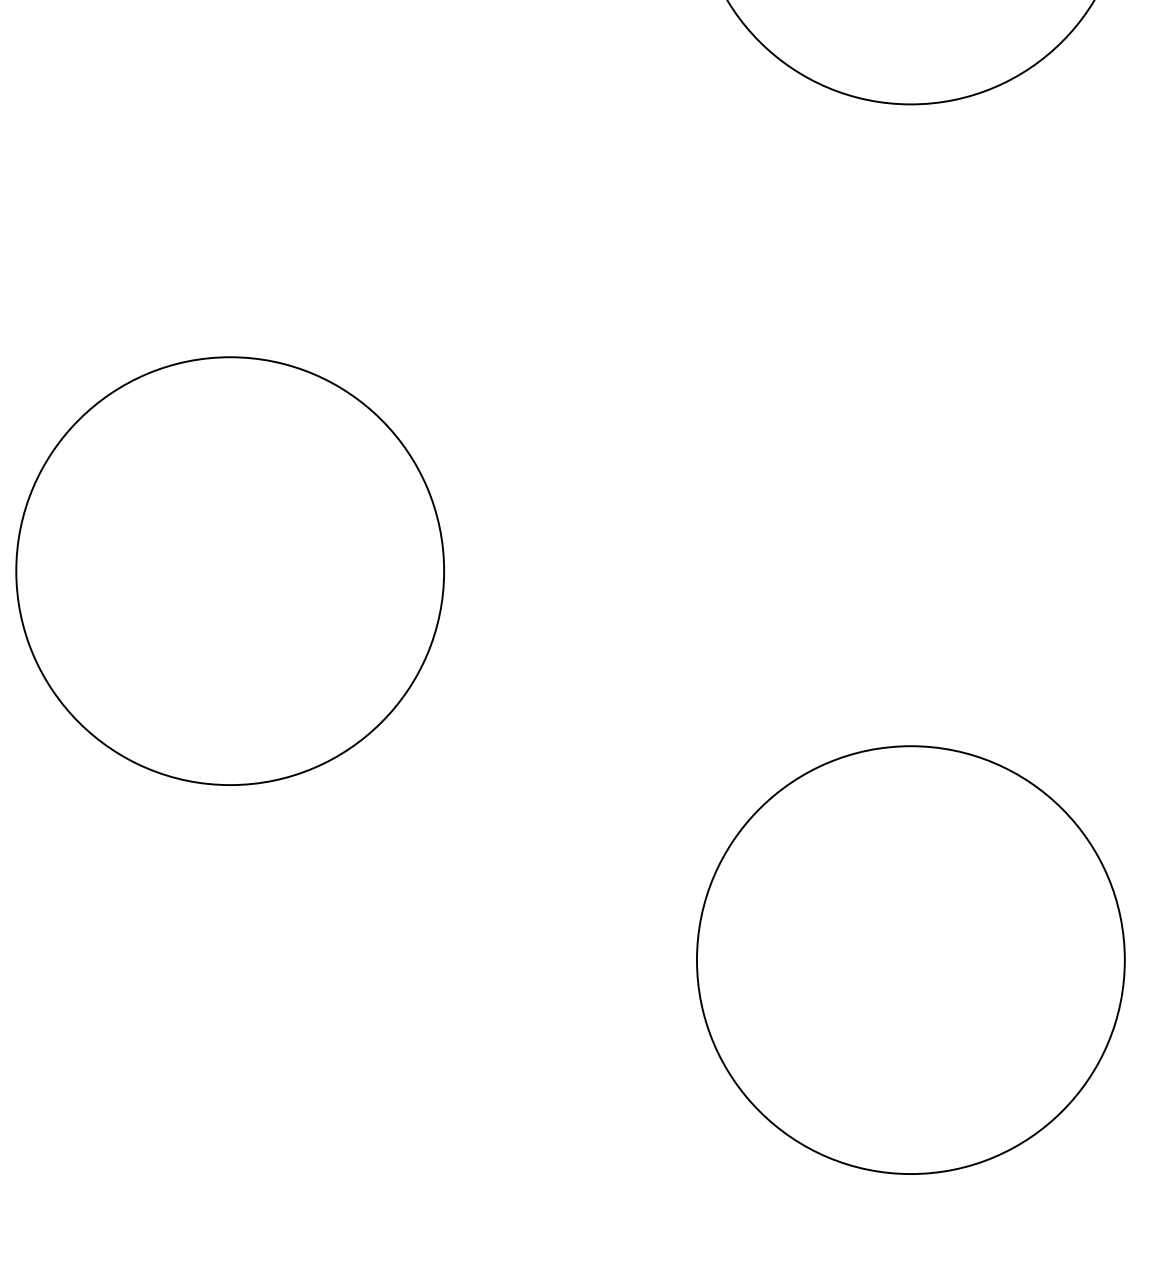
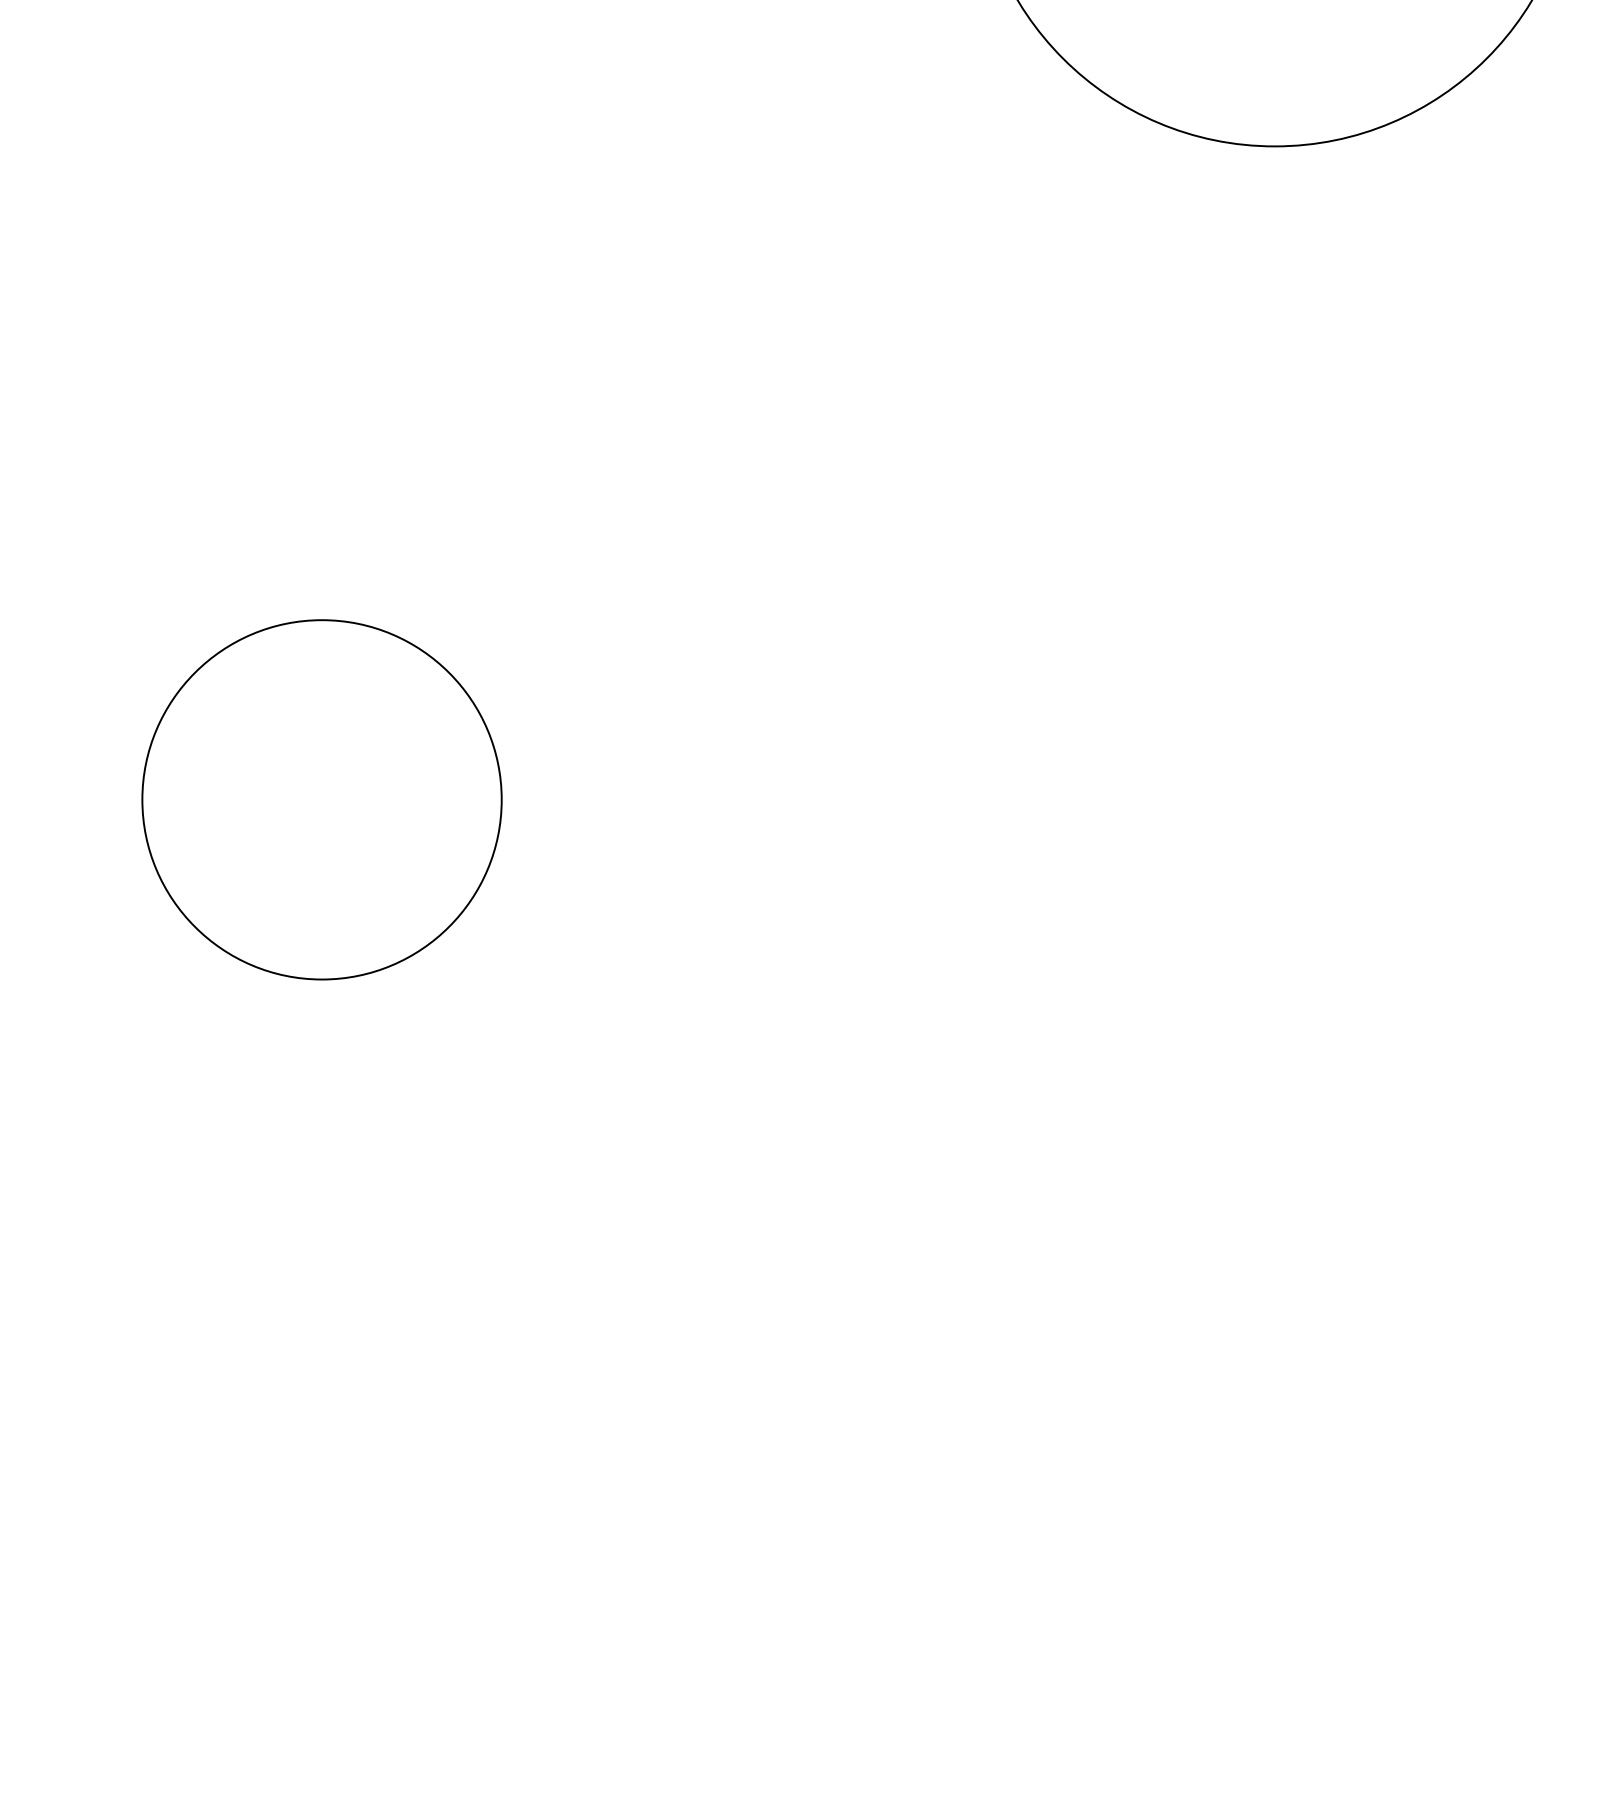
circle: (229, 570) -> (321, 799), size x0.6
circle: (910, 959) -> (1274, 1343), removed

